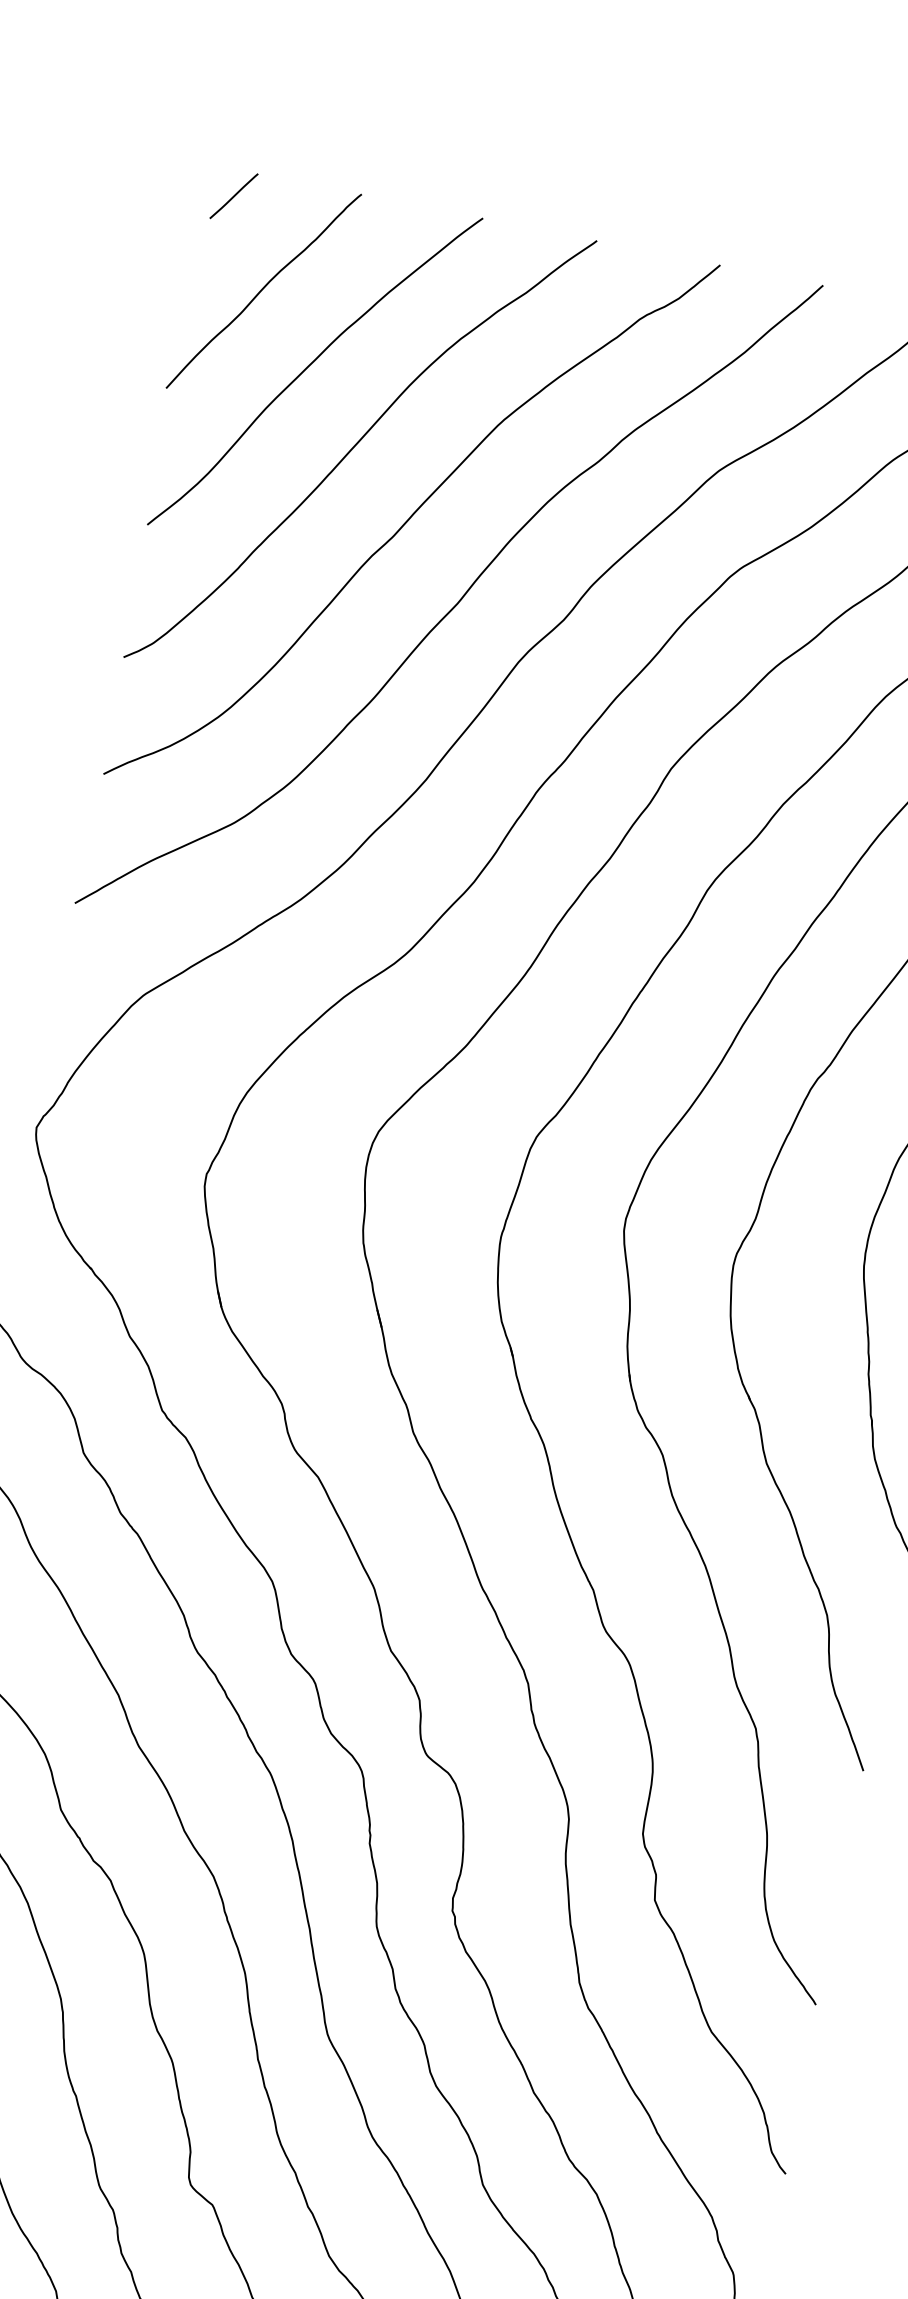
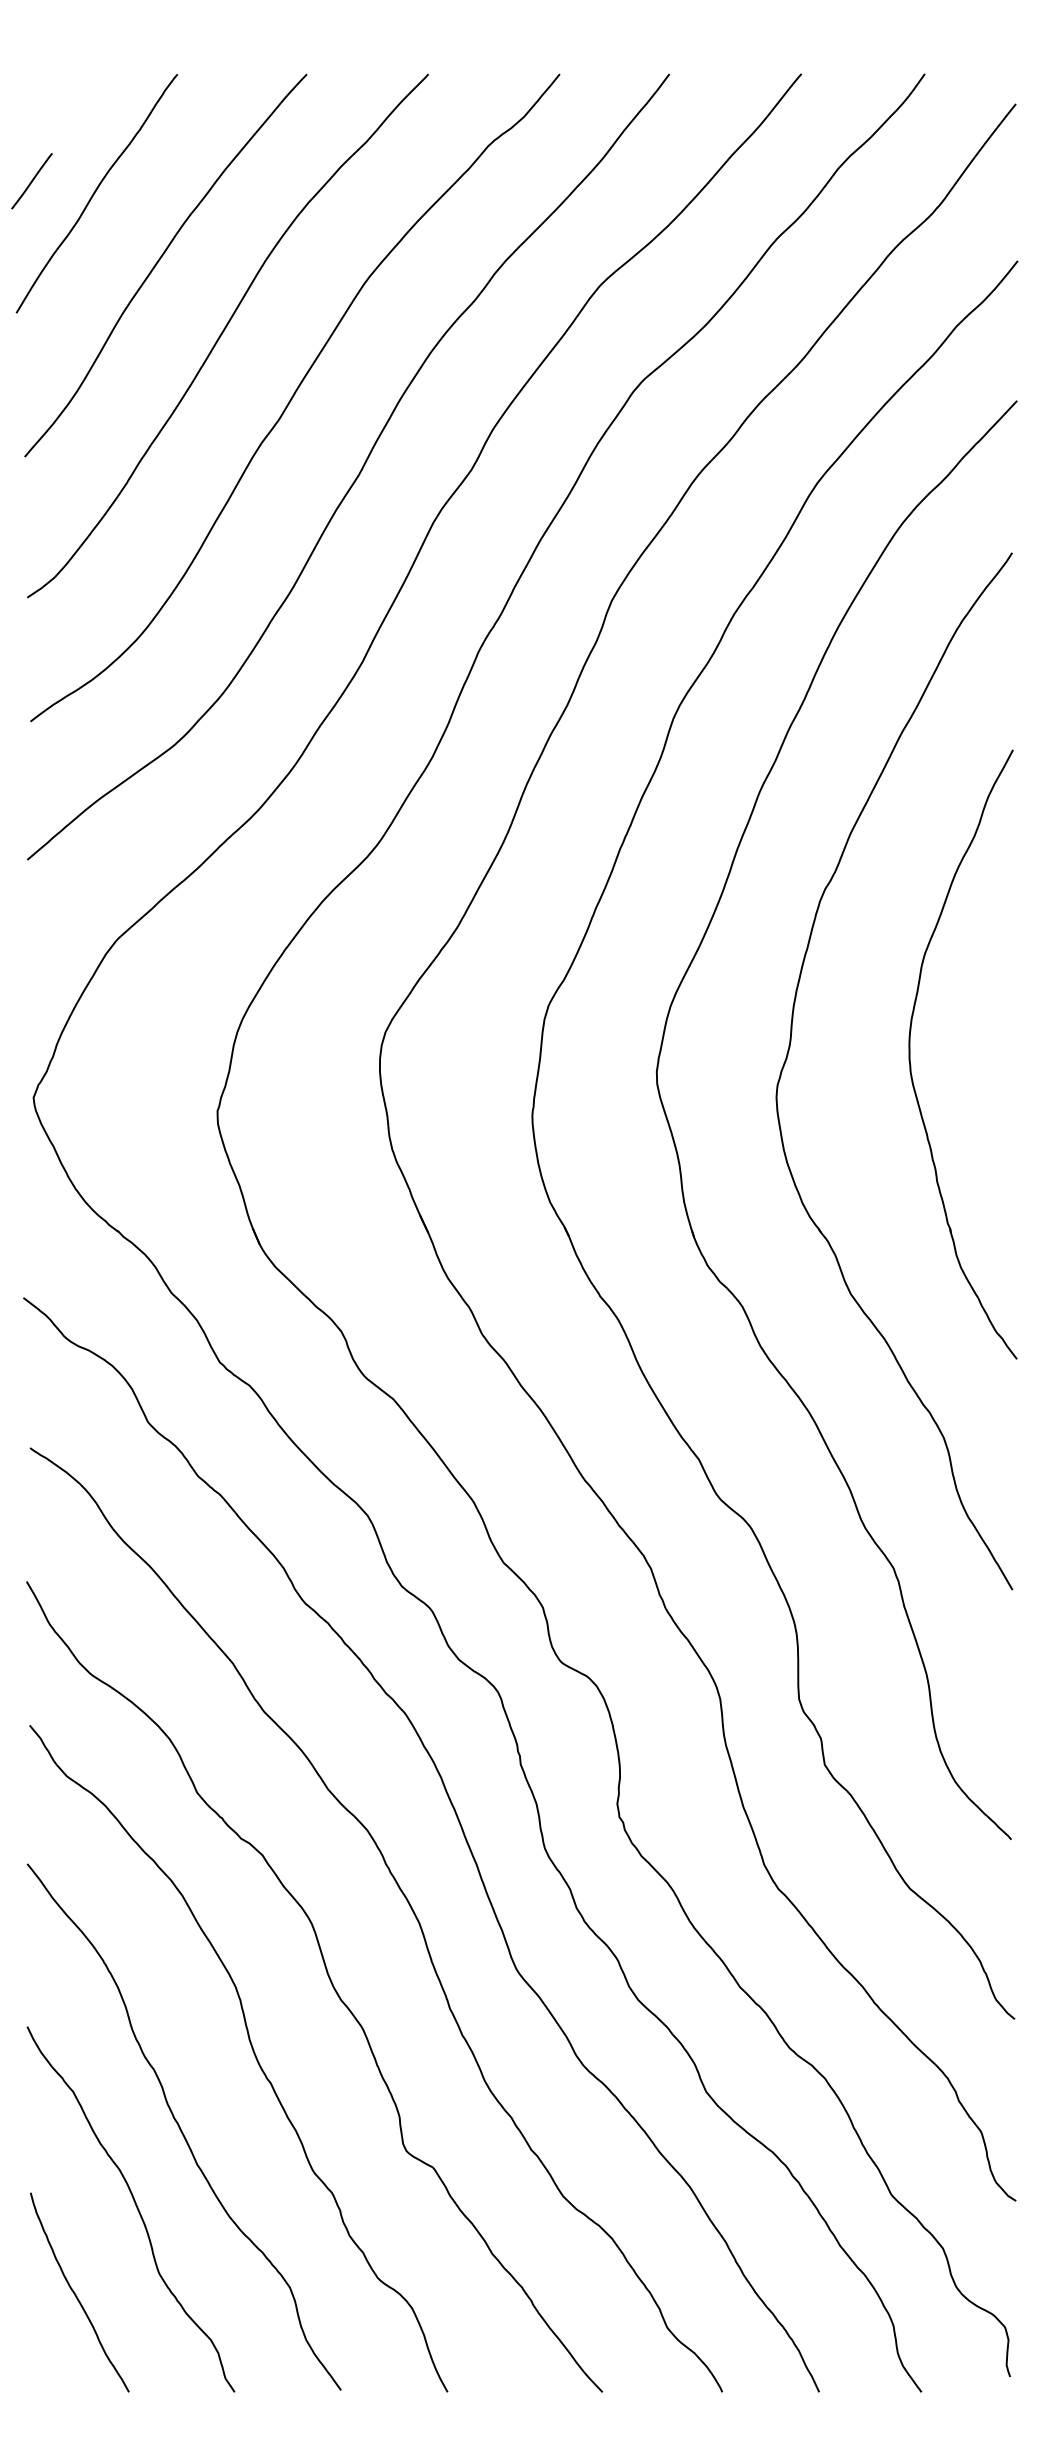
line: (233, 196) -> (31, 181), moved

